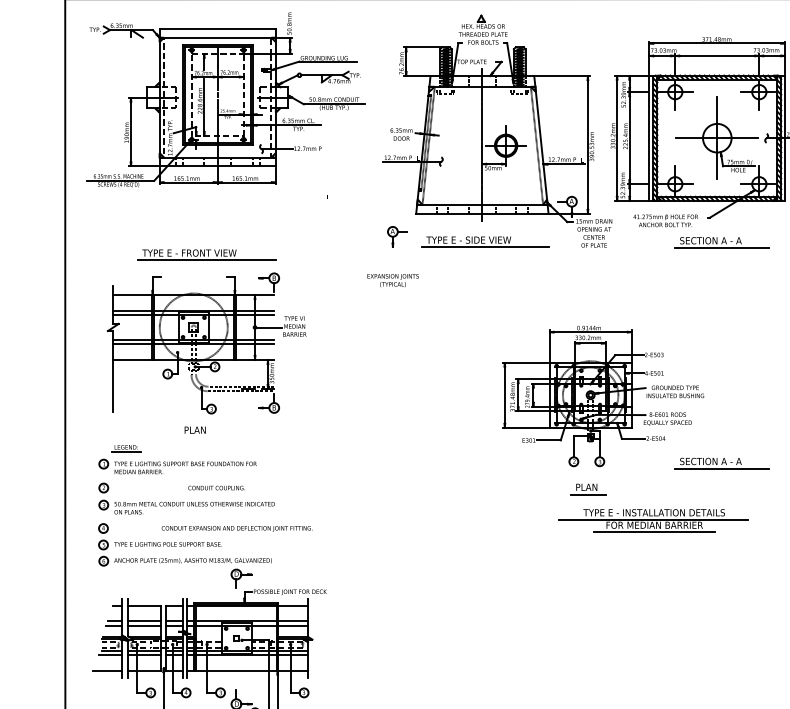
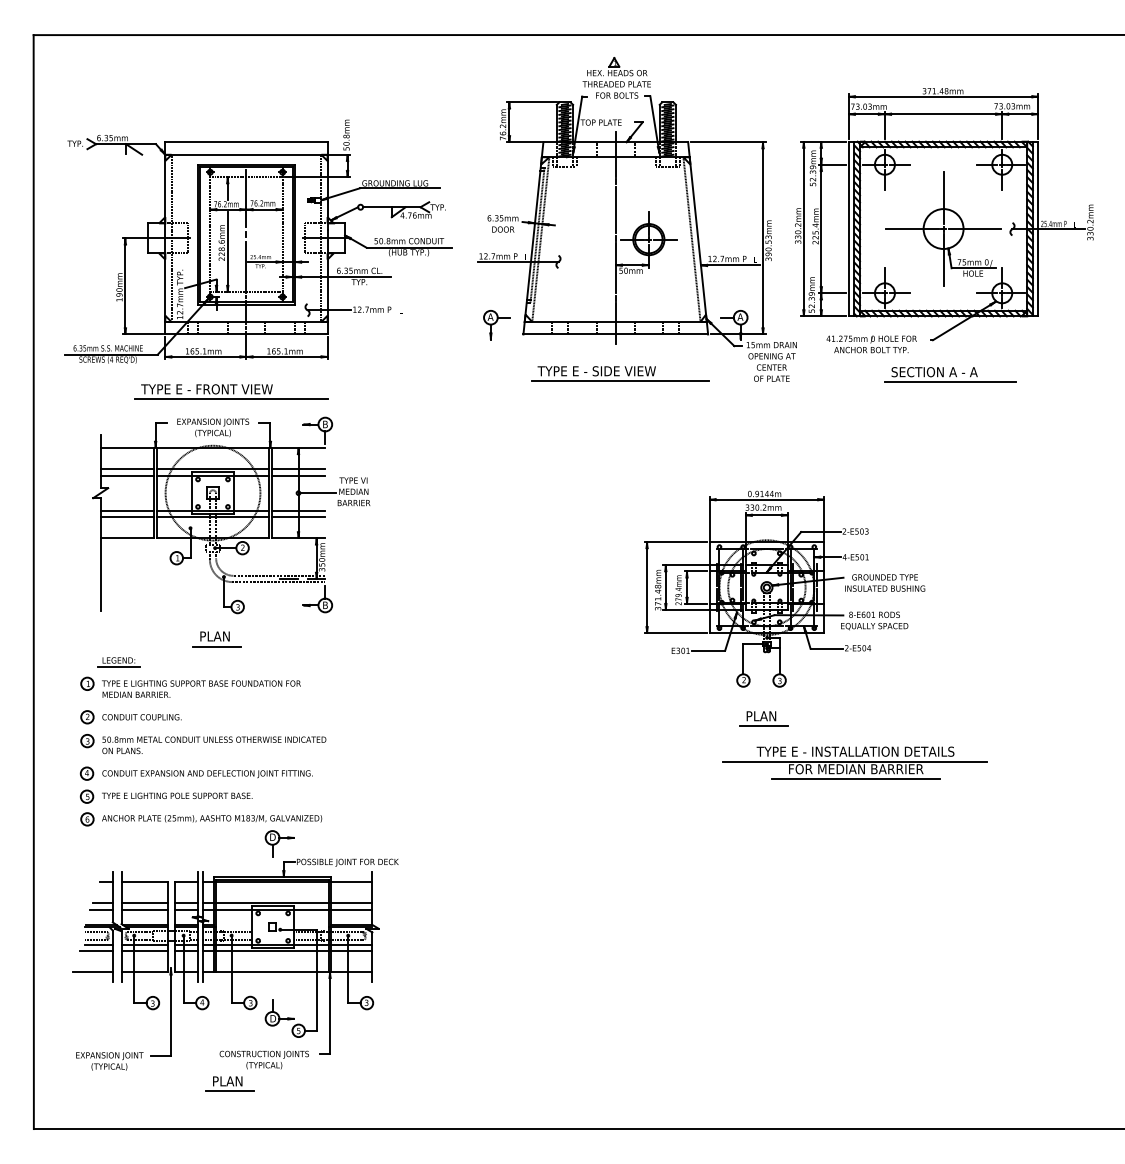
part: (226, 99) -> (258, 241), moved
part: (396, 237) -> (496, 325), moved
text: (393, 280) -> (213, 427), moved
line: (196, 437) -> (217, 646), added
part: (722, 463) -> (950, 682), removed
text: (216, 488) -> (141, 717), moved
text: (237, 529) -> (207, 774), moved

